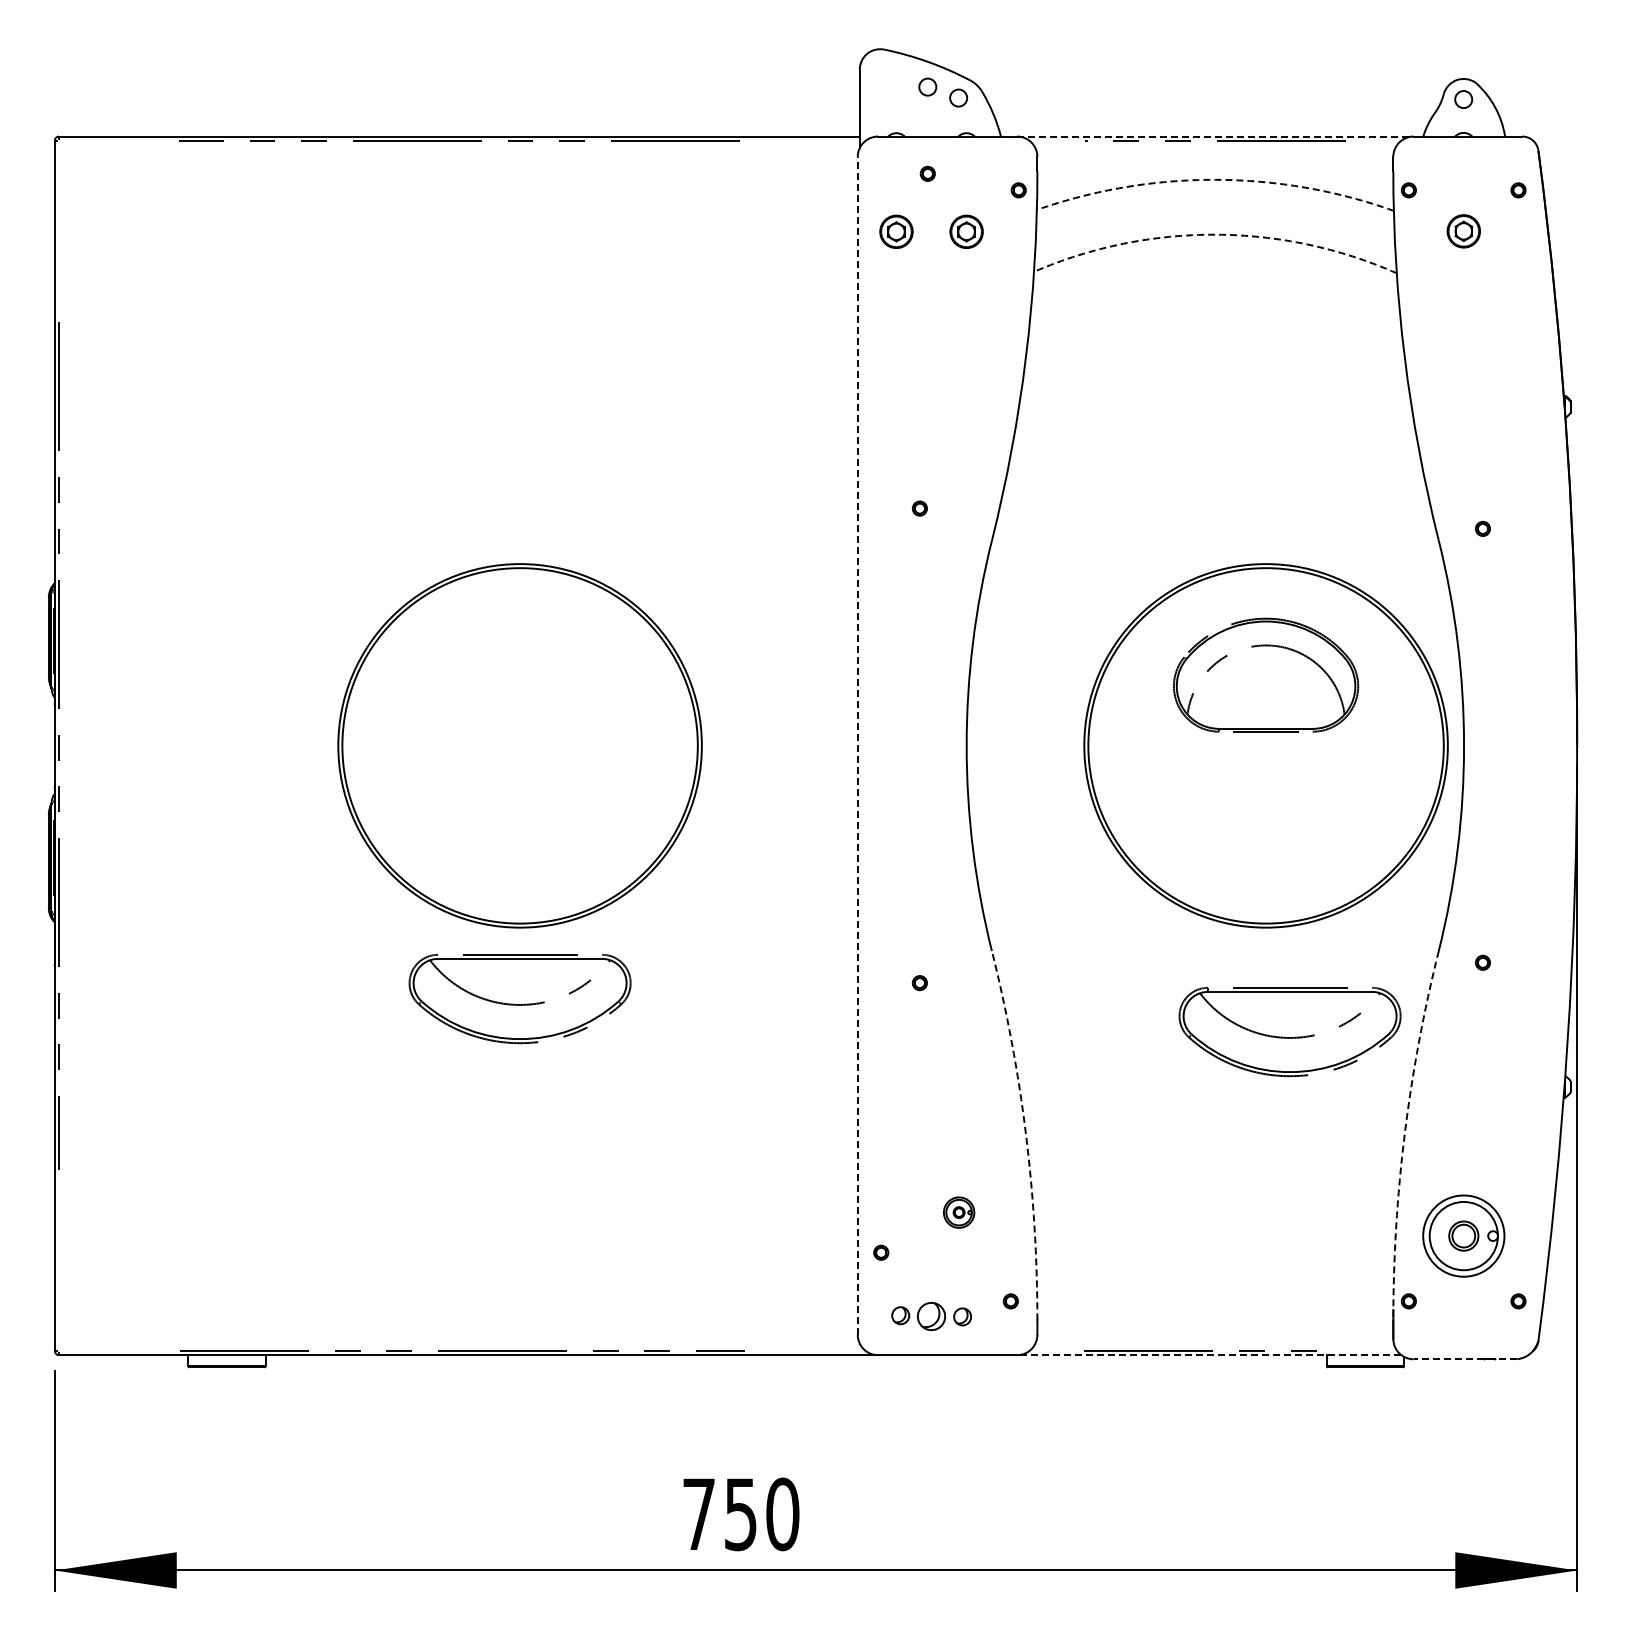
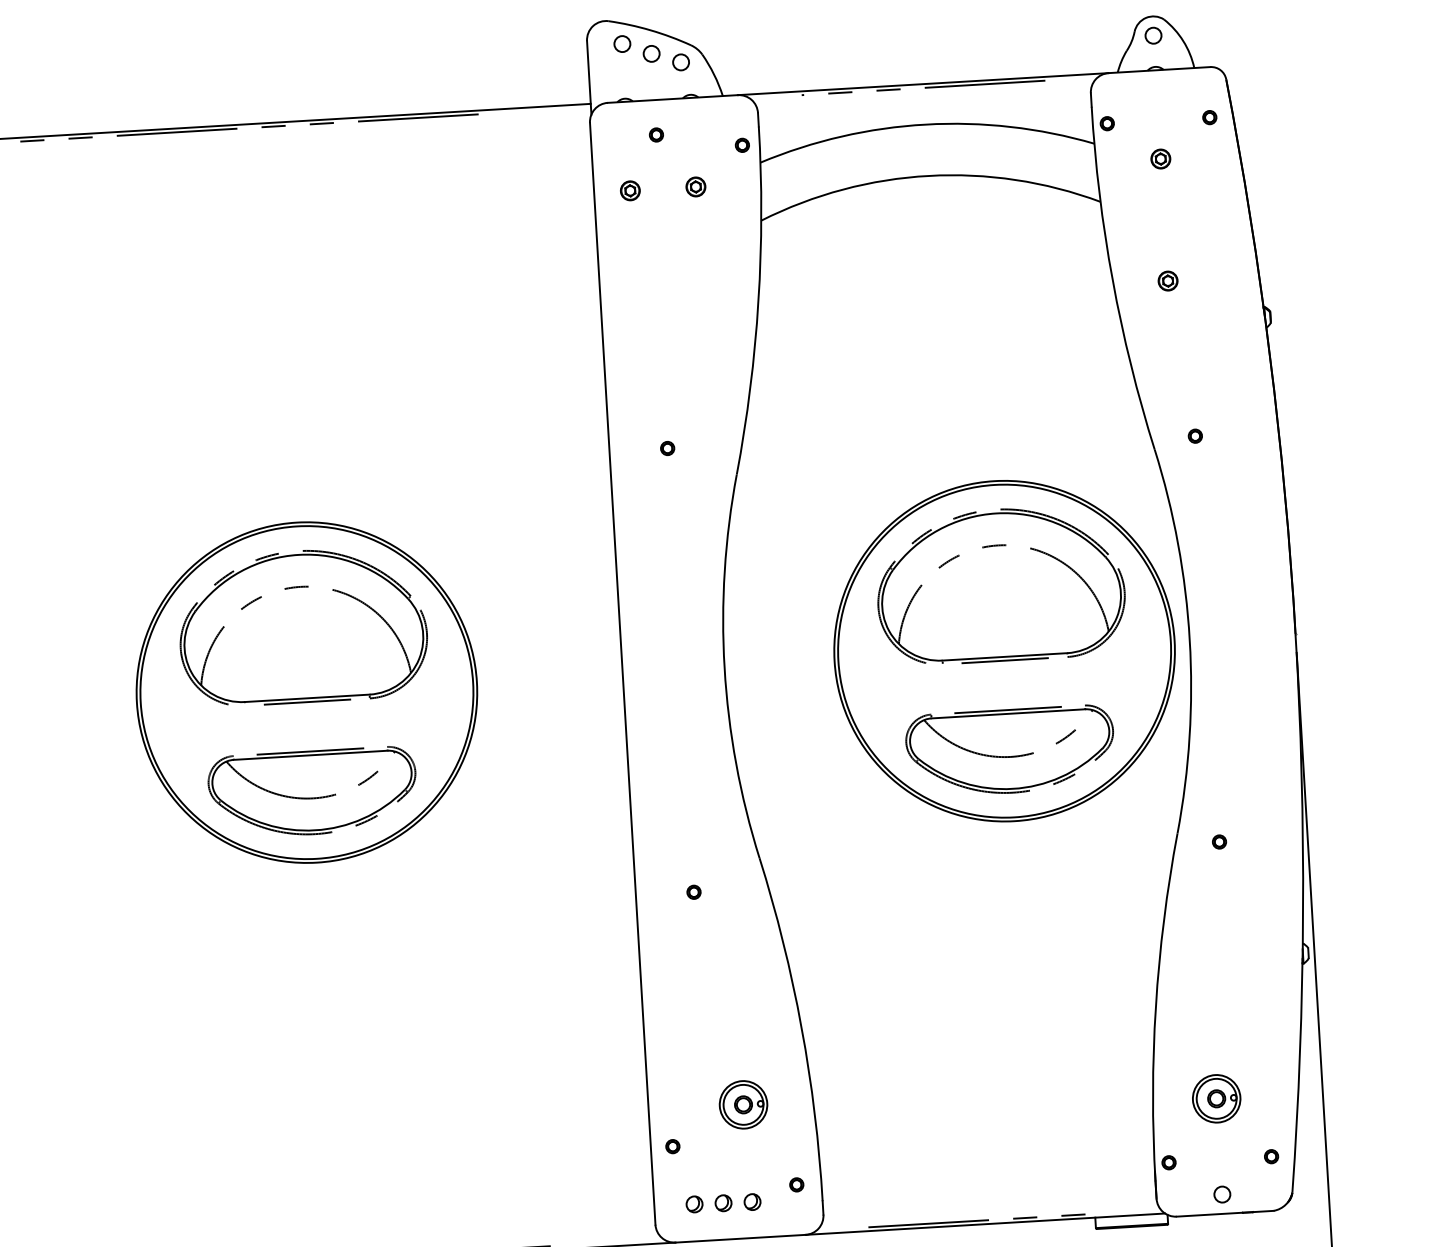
circle: (896, 74) -> (621, 43), added
line: (1215, 136) -> (923, 84), dashed -> solid
arc: (1215, 179) -> (925, 124), dashed -> solid
part: (896, 231) -> (630, 190), size x0.62
part: (966, 231) -> (695, 186), size x0.62
part: (1463, 231) -> (1160, 159), size x0.62
arc: (1215, 234) -> (928, 175), dashed -> solid
part: (1463, 361) -> (1167, 280), added
part: (519, 674) -> (302, 625), added
part: (1265, 674) -> (1000, 584), size x1.43
line: (857, 745) -> (622, 673), dashed -> solid
part: (519, 999) -> (312, 793), moved
part: (1289, 1032) -> (1010, 751), moved
arc: (1025, 1134) -> (801, 1028), dashed -> solid
arc: (1404, 1134) -> (1155, 1006), dashed -> solid
part: (958, 1212) -> (742, 1104), size x1.67
part: (1463, 1236) -> (1216, 1099), size x0.62
part: (931, 1315) -> (723, 1202), size x0.62
circle: (1463, 1338) -> (1222, 1194), added
line: (1208, 1355) -> (984, 1224), dashed -> solid
line: (1465, 1359) -> (1225, 1213), dashed -> solid

